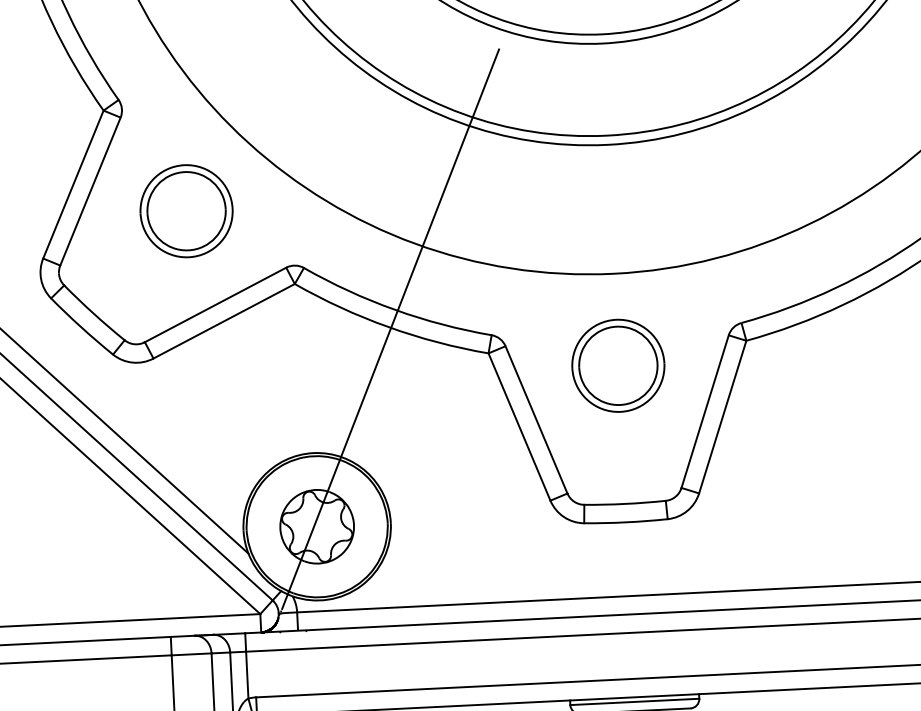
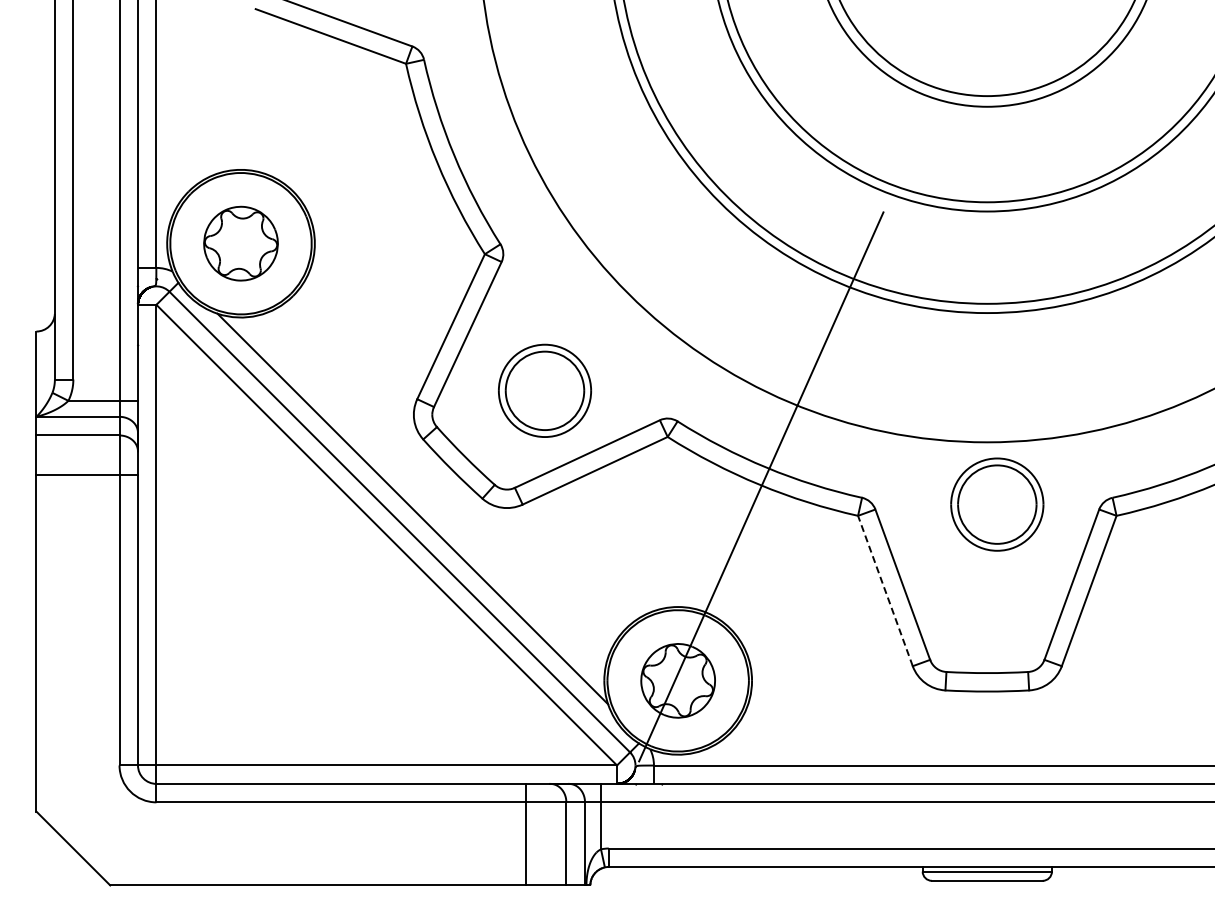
part: (187, 210) -> (545, 390), moved
part: (618, 365) -> (997, 504), moved
line: (519, 427) -> (885, 591), solid -> dashed

